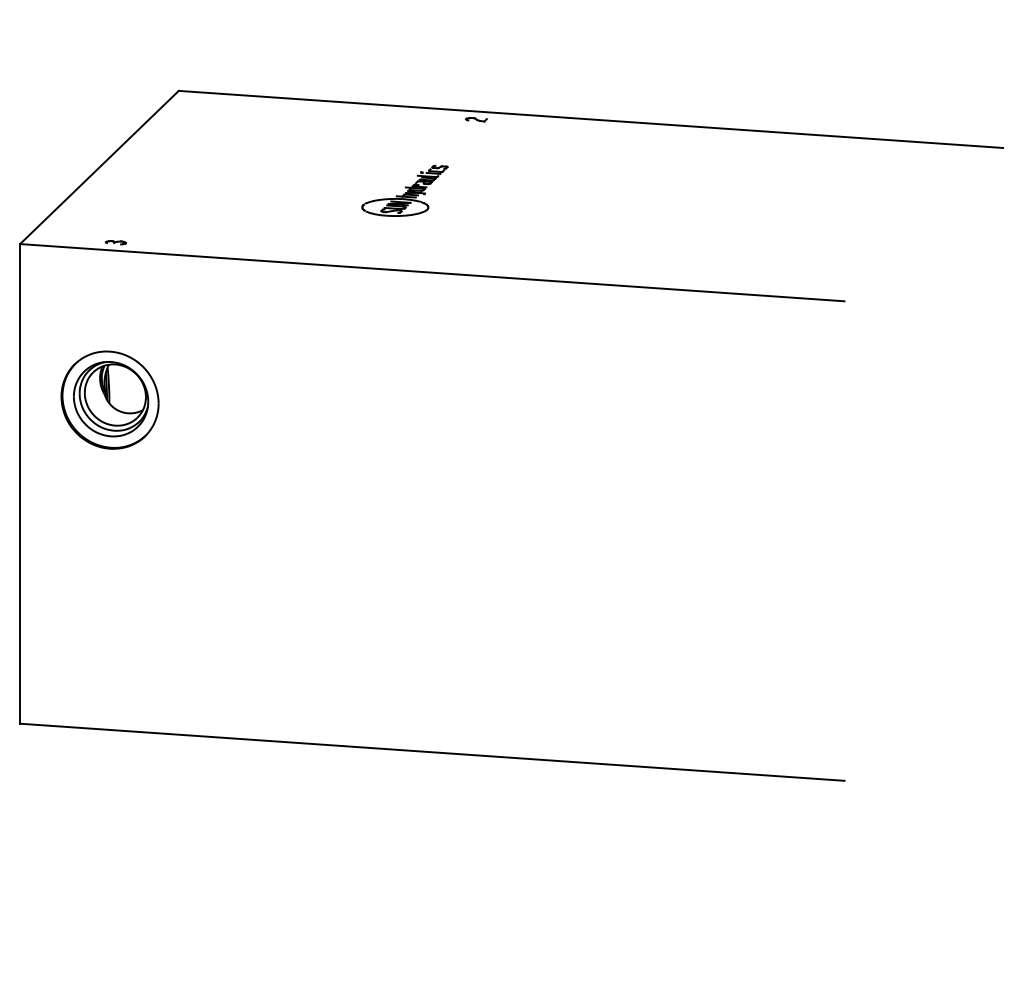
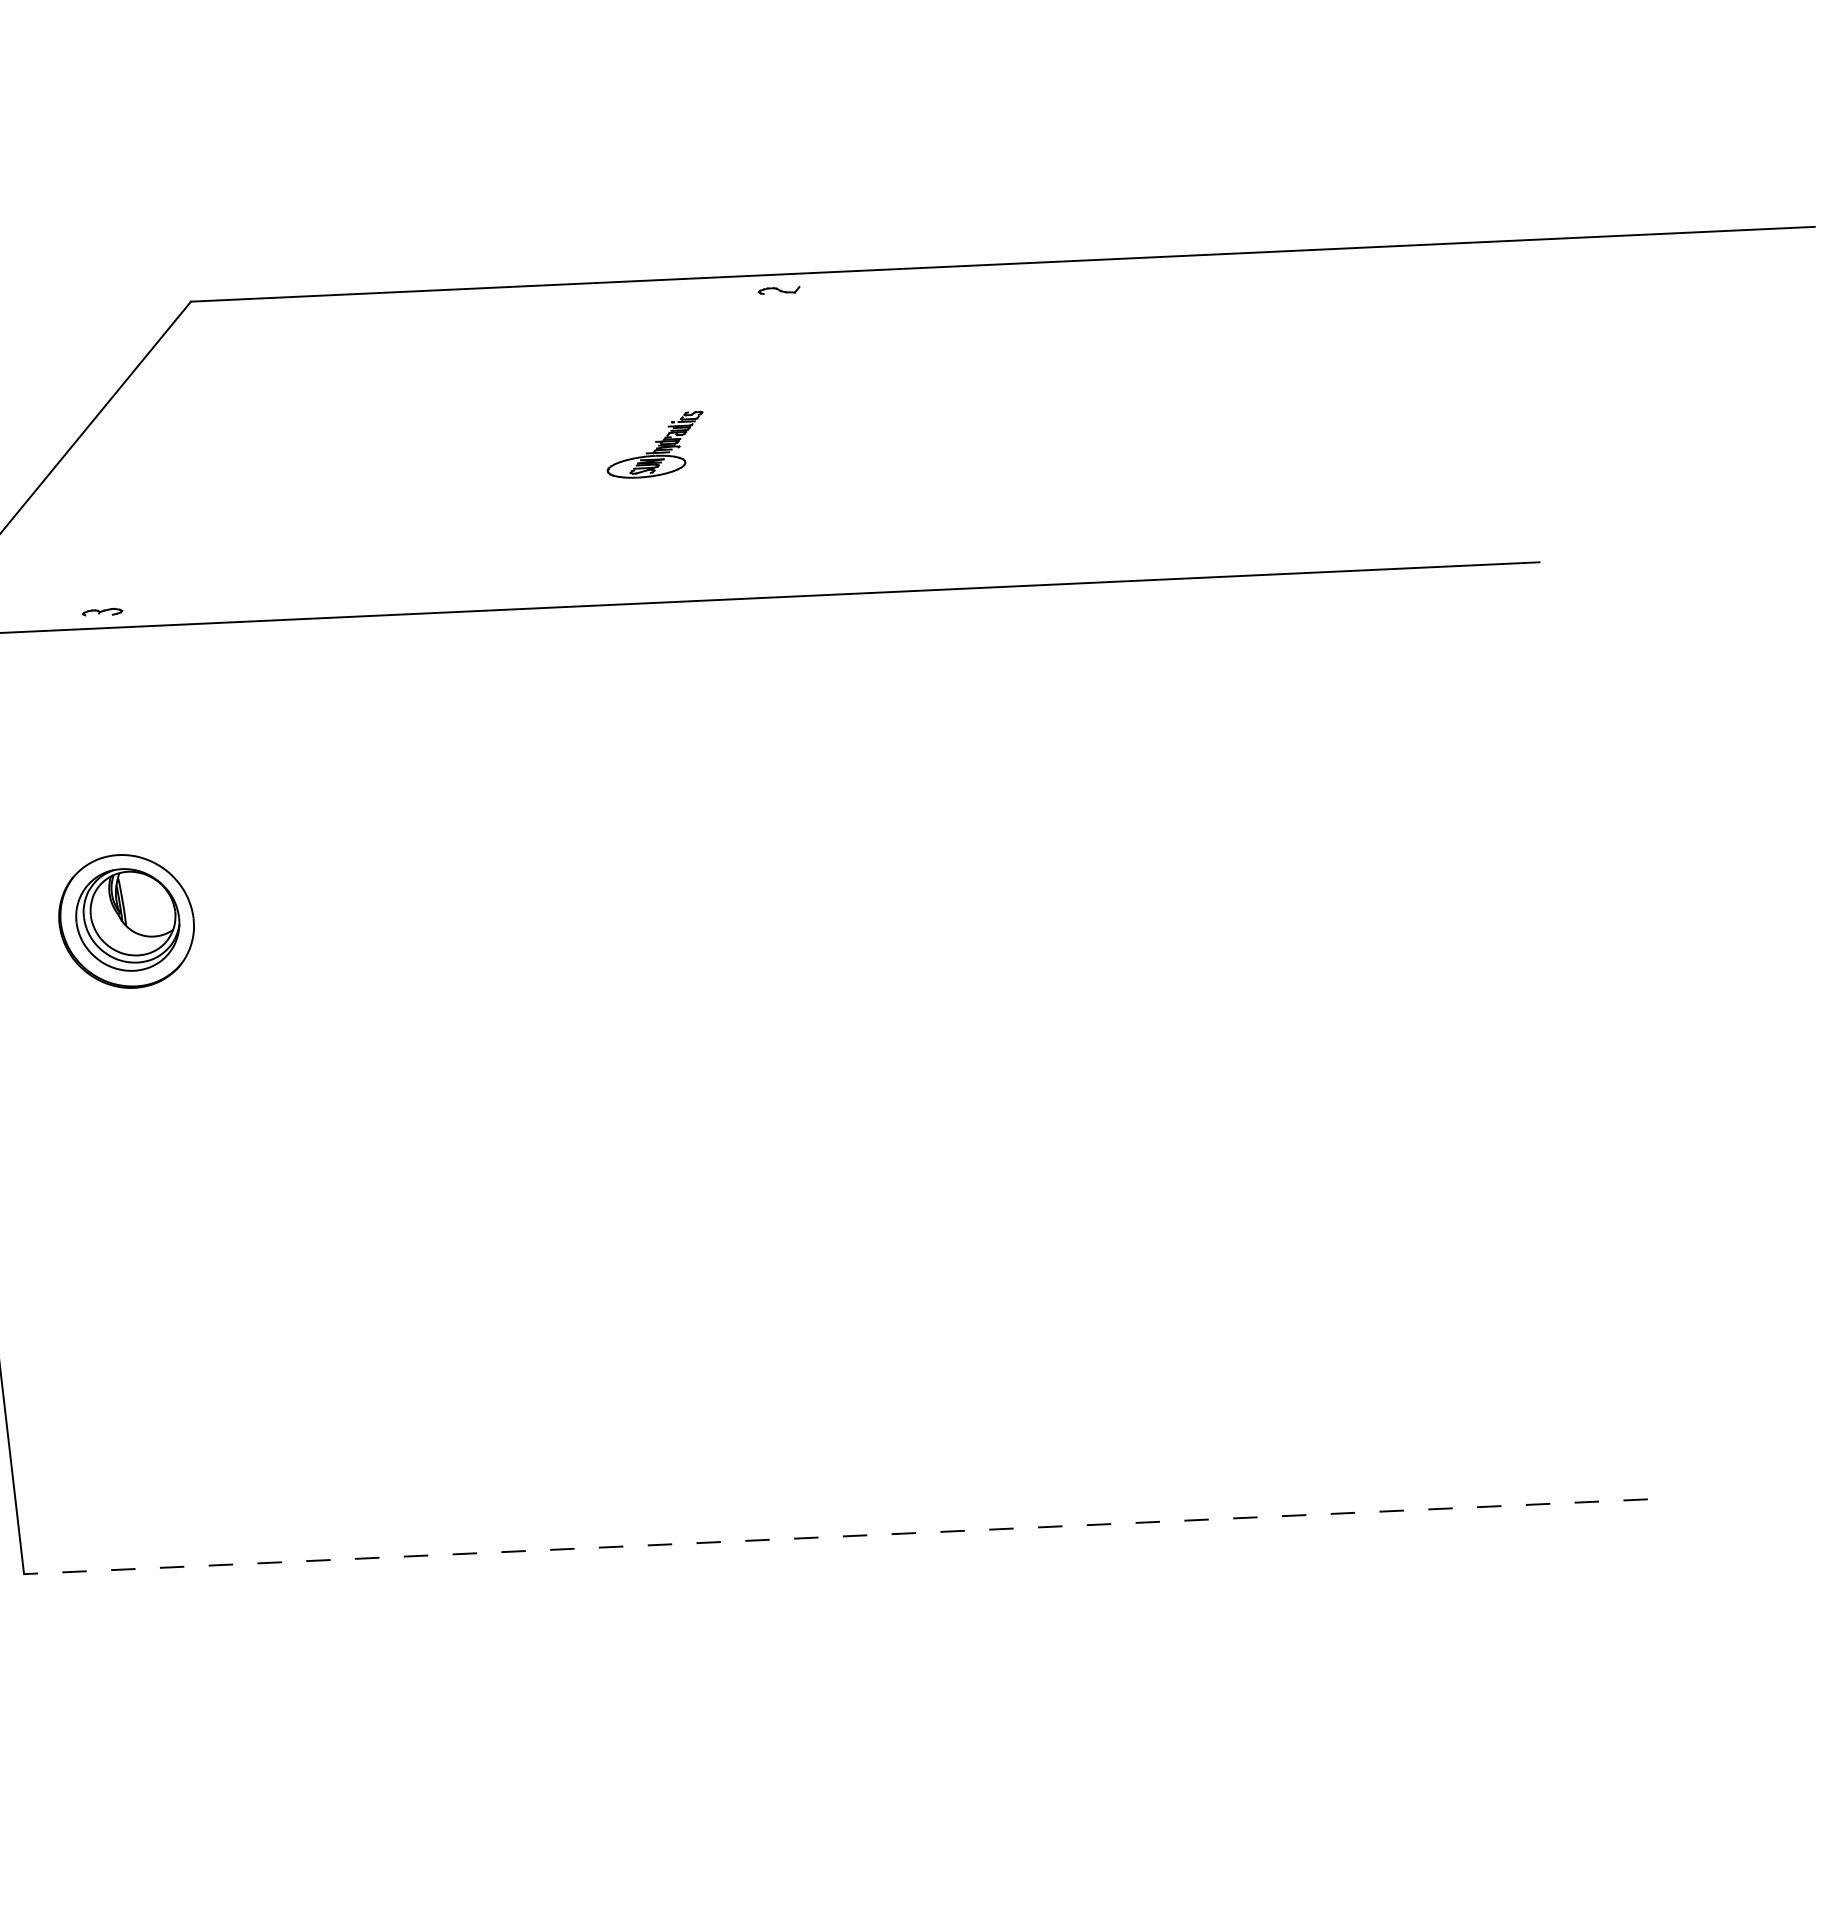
part: (404, 190) -> (654, 445), size x0.6
part: (109, 399) -> (125, 920), size x0.7
line: (431, 752) -> (834, 1537), solid -> dashed

